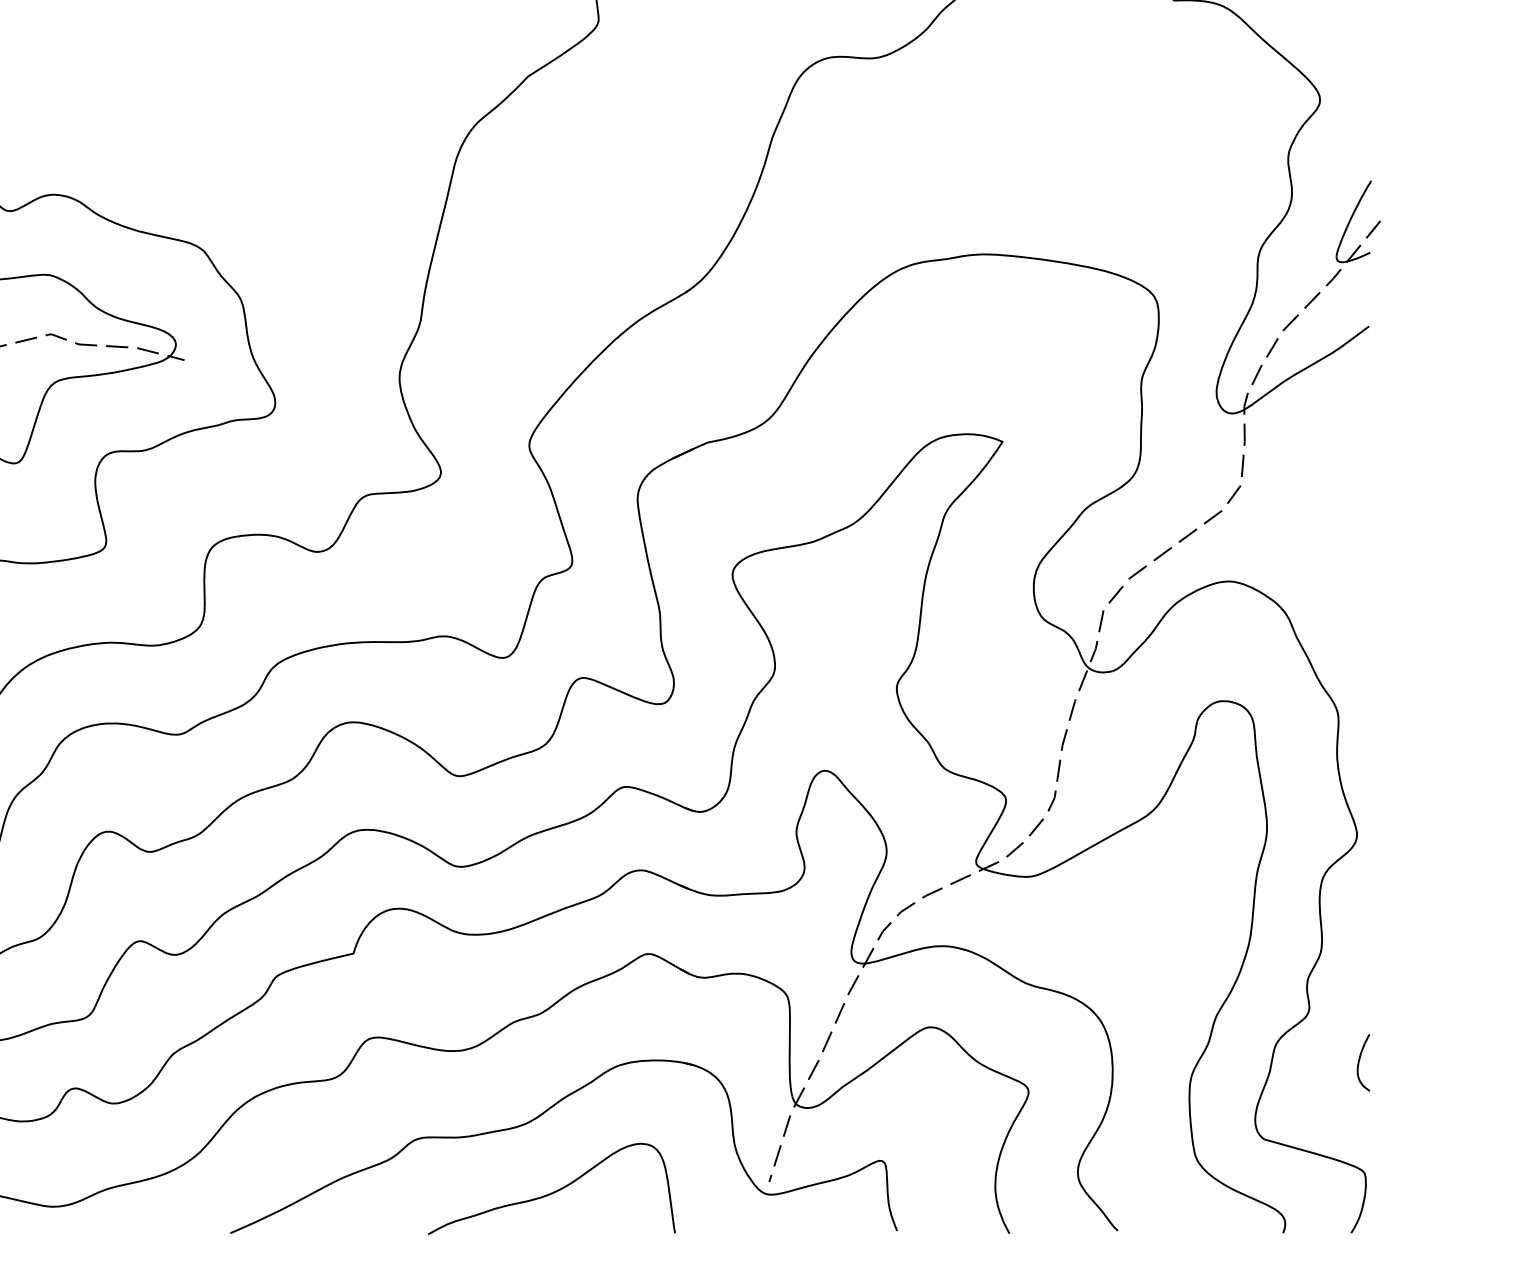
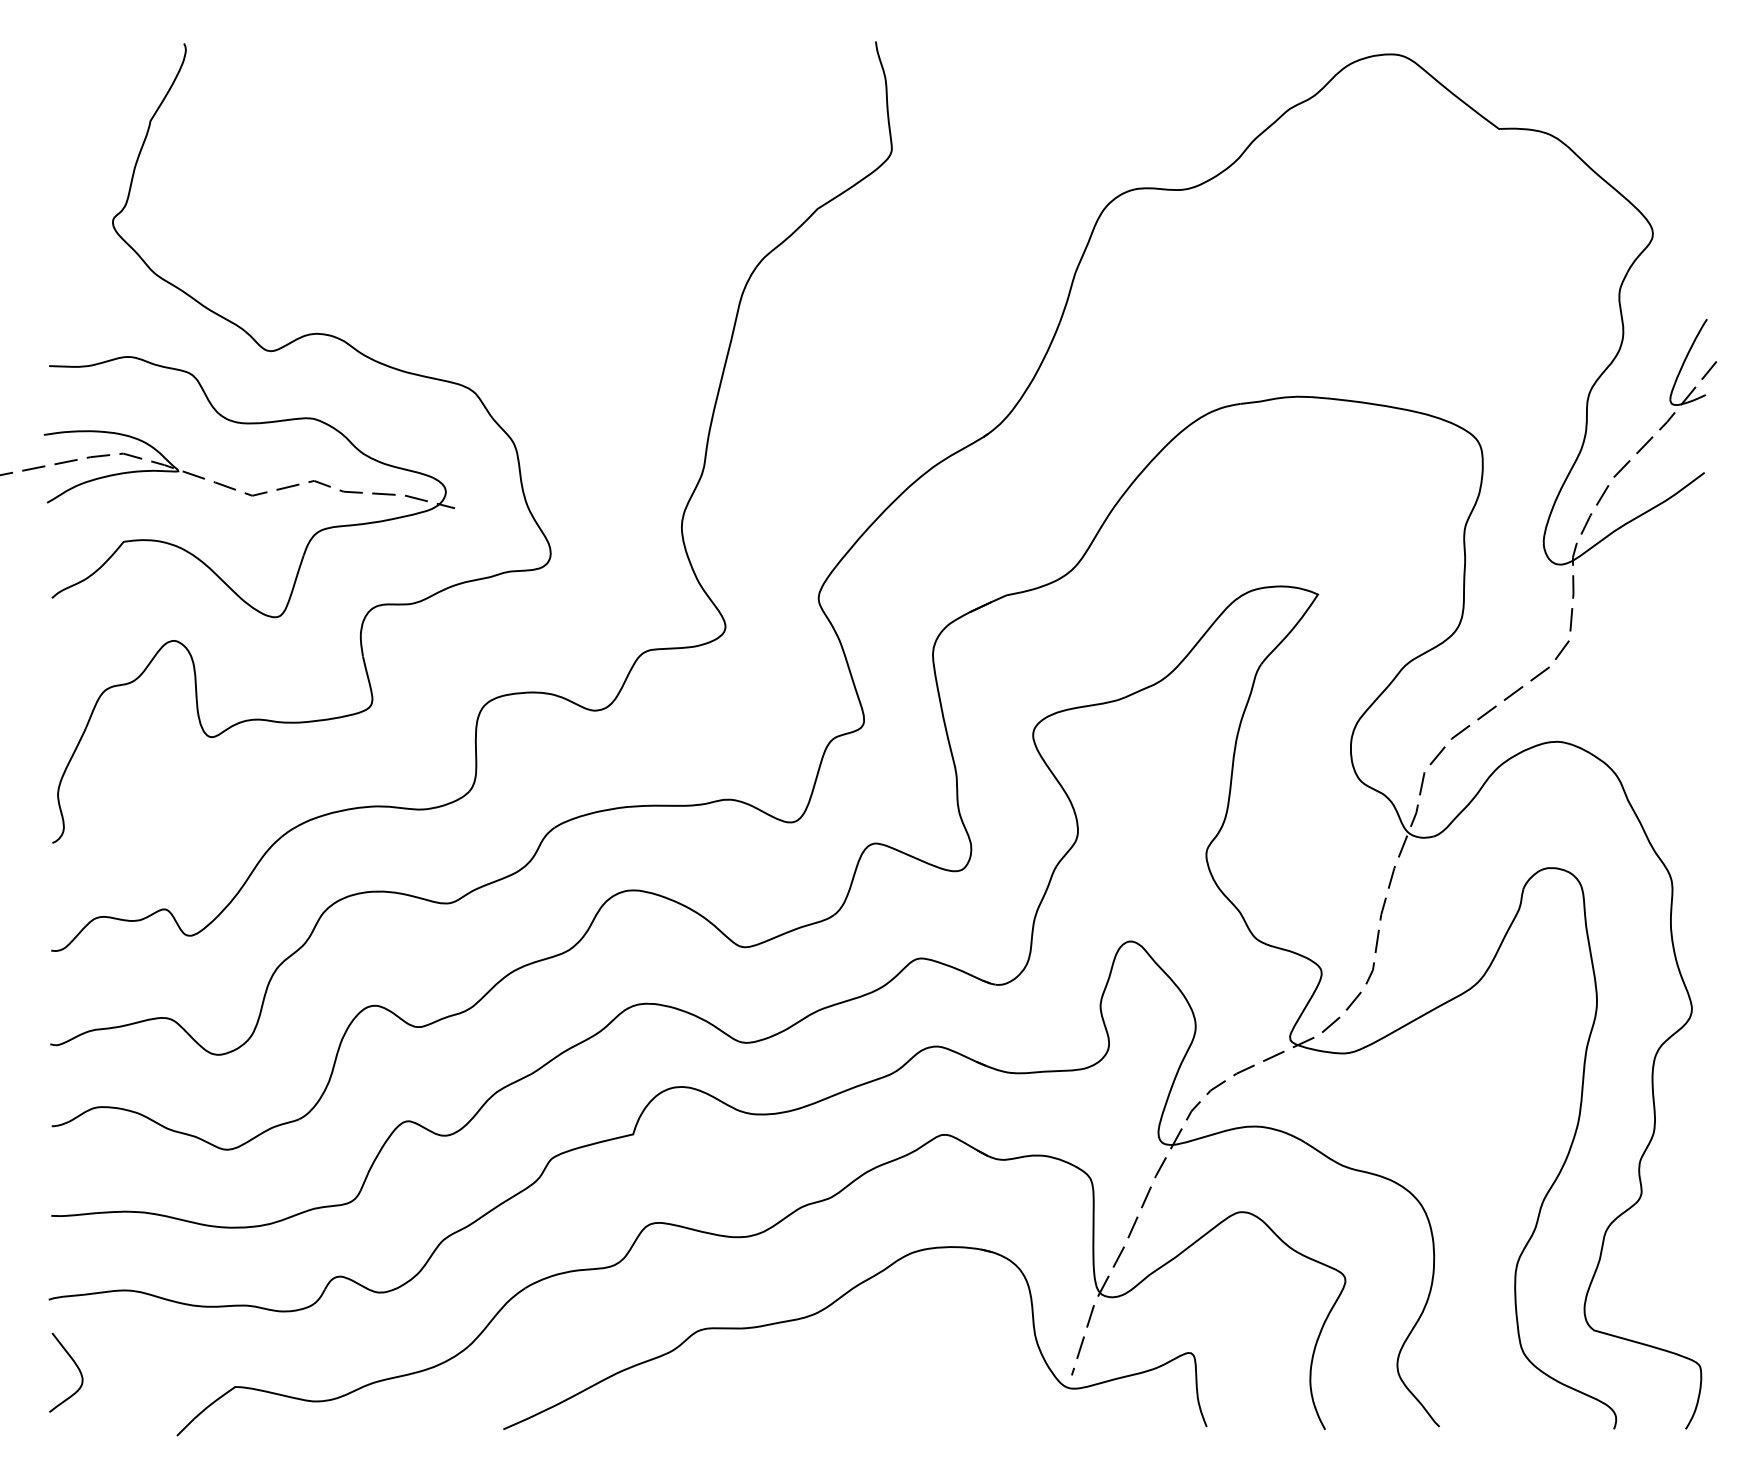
curve: (1359, 1062) -> (1694, 1249), removed
curve: (553, 1191) -> (844, 1385), removed

